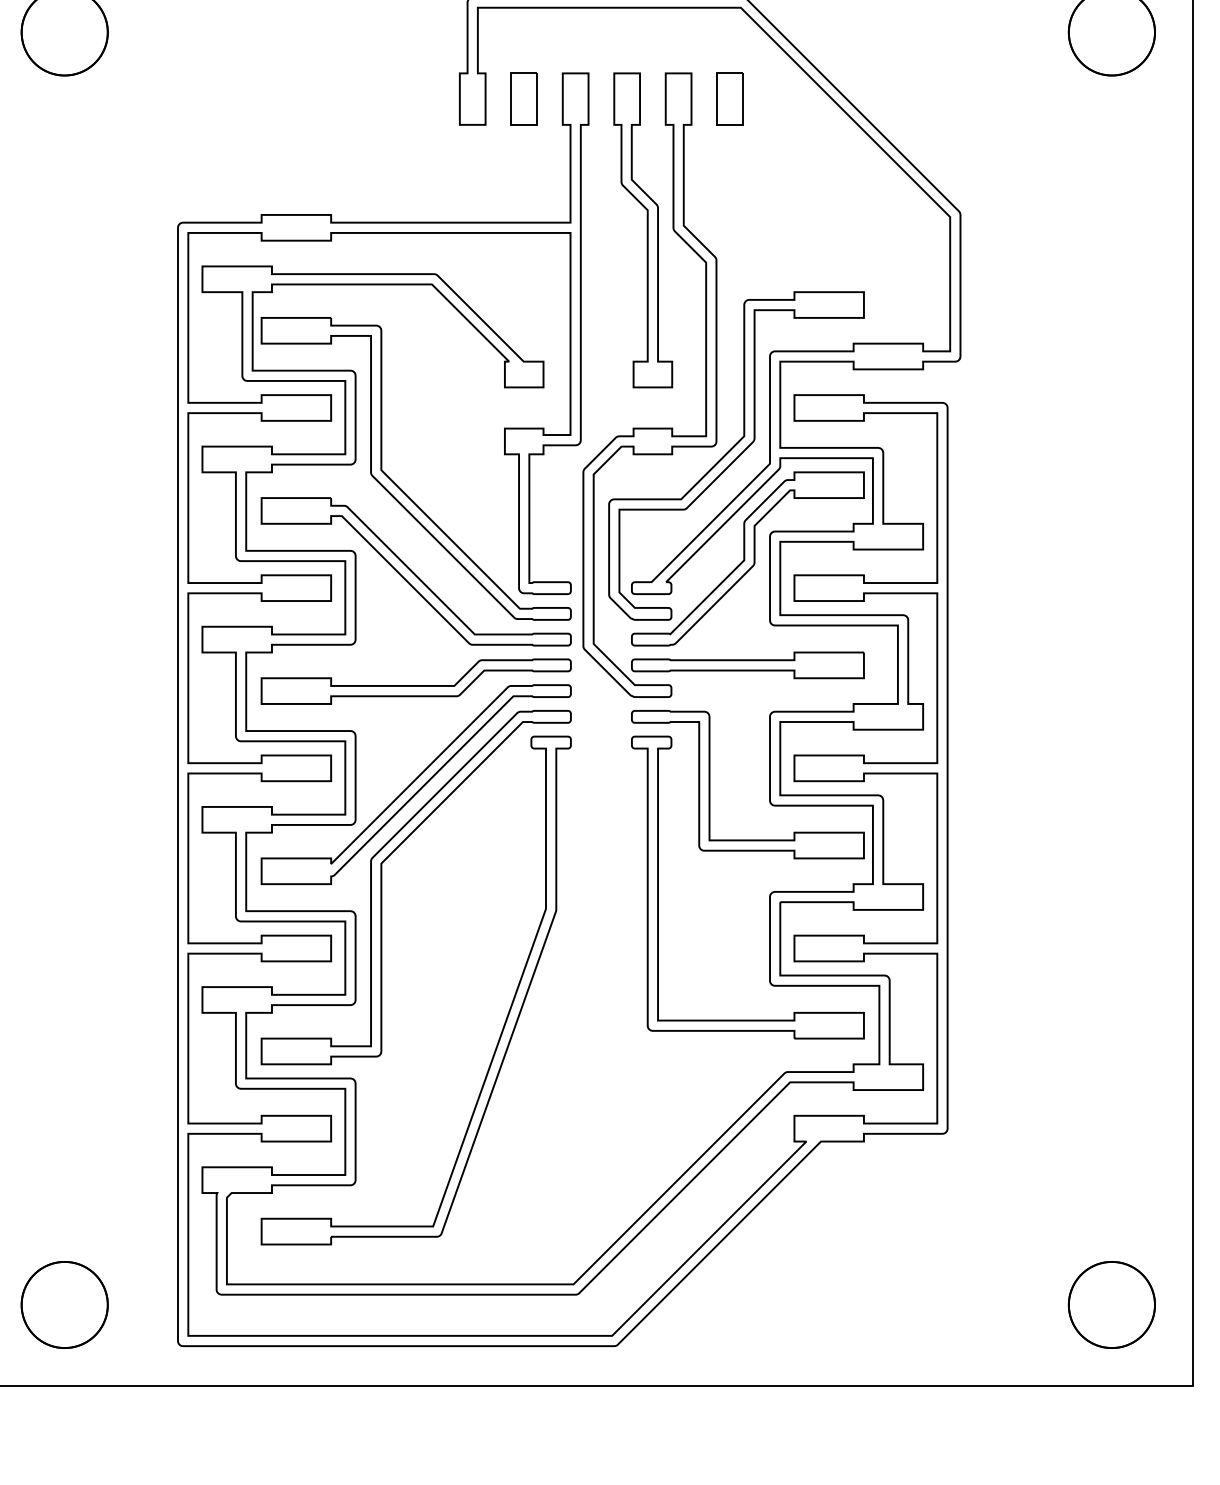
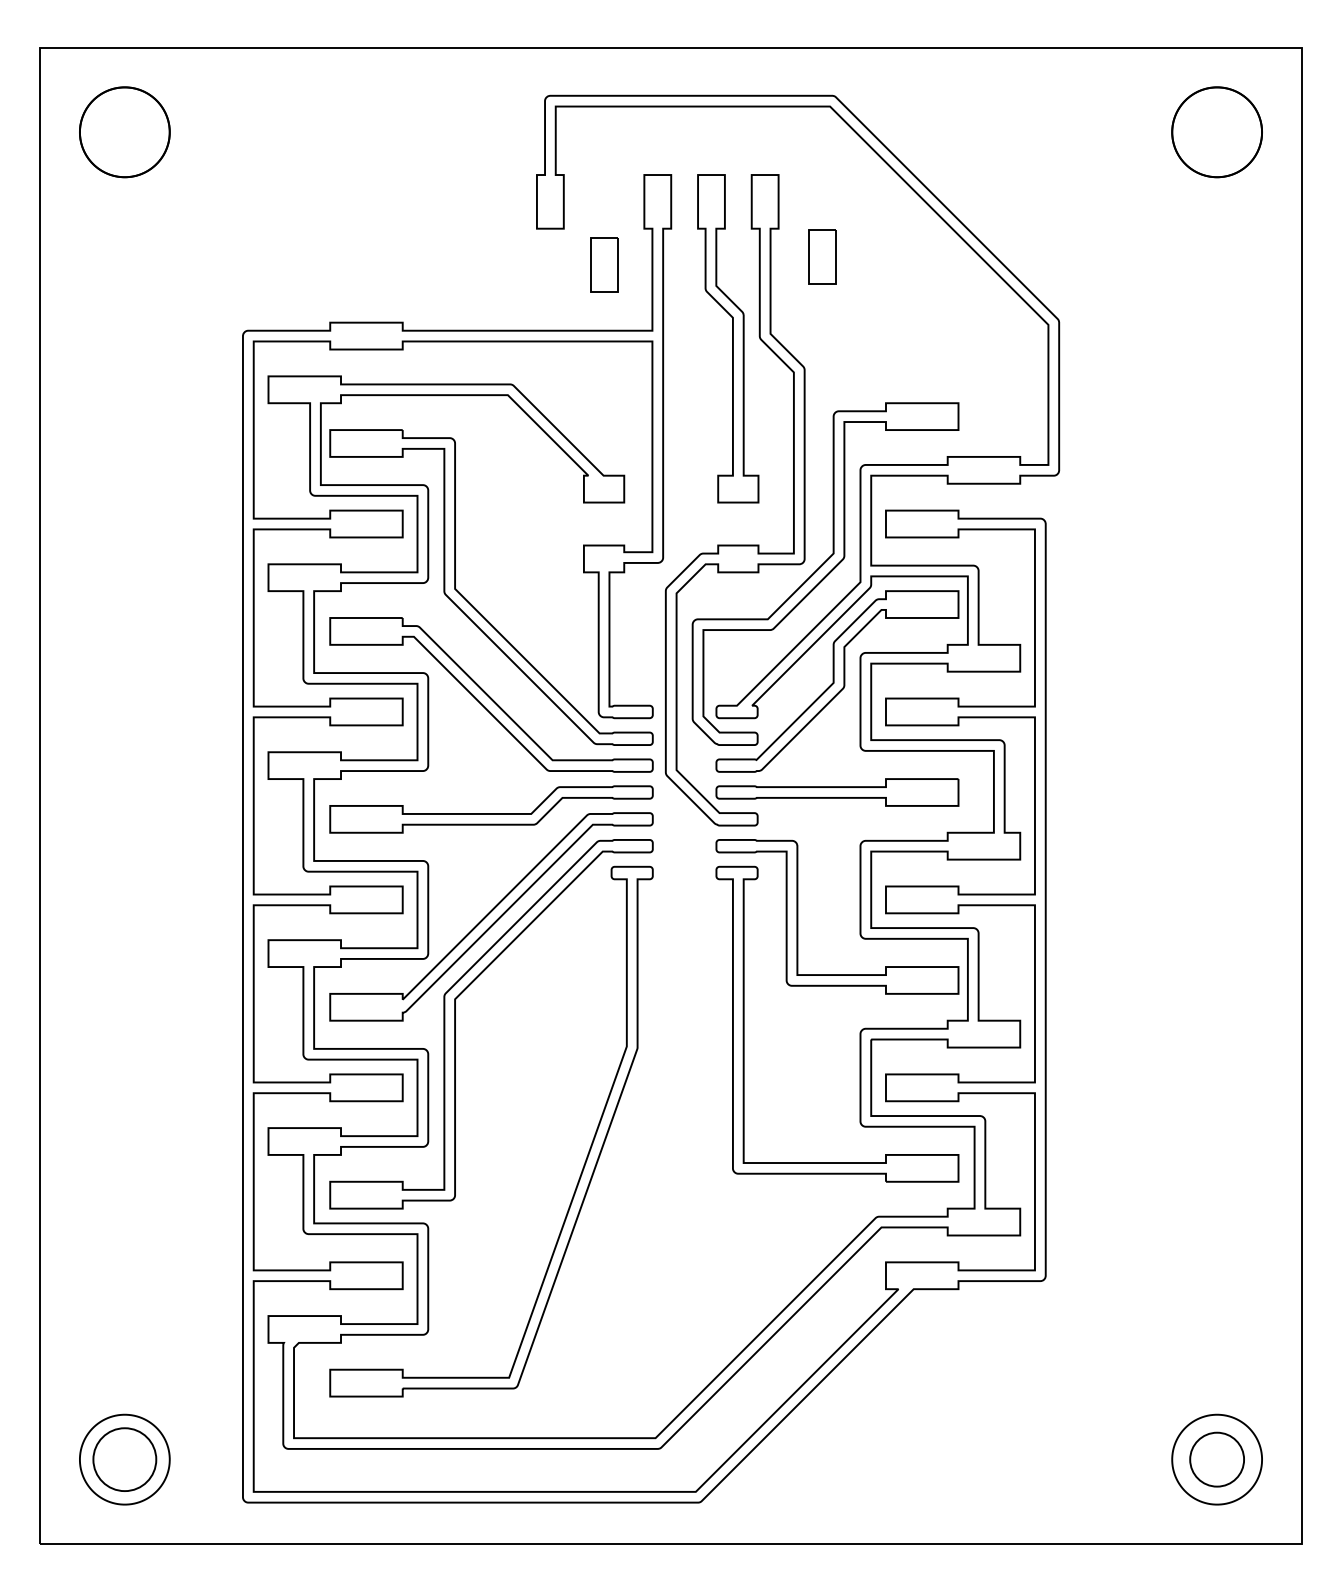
part: (524, 98) -> (604, 264), moved
part: (729, 98) -> (822, 256), moved
circle: (64, 1304) -> (124, 1459), size x0.7
circle: (1112, 1304) -> (1217, 1459), size x0.6

